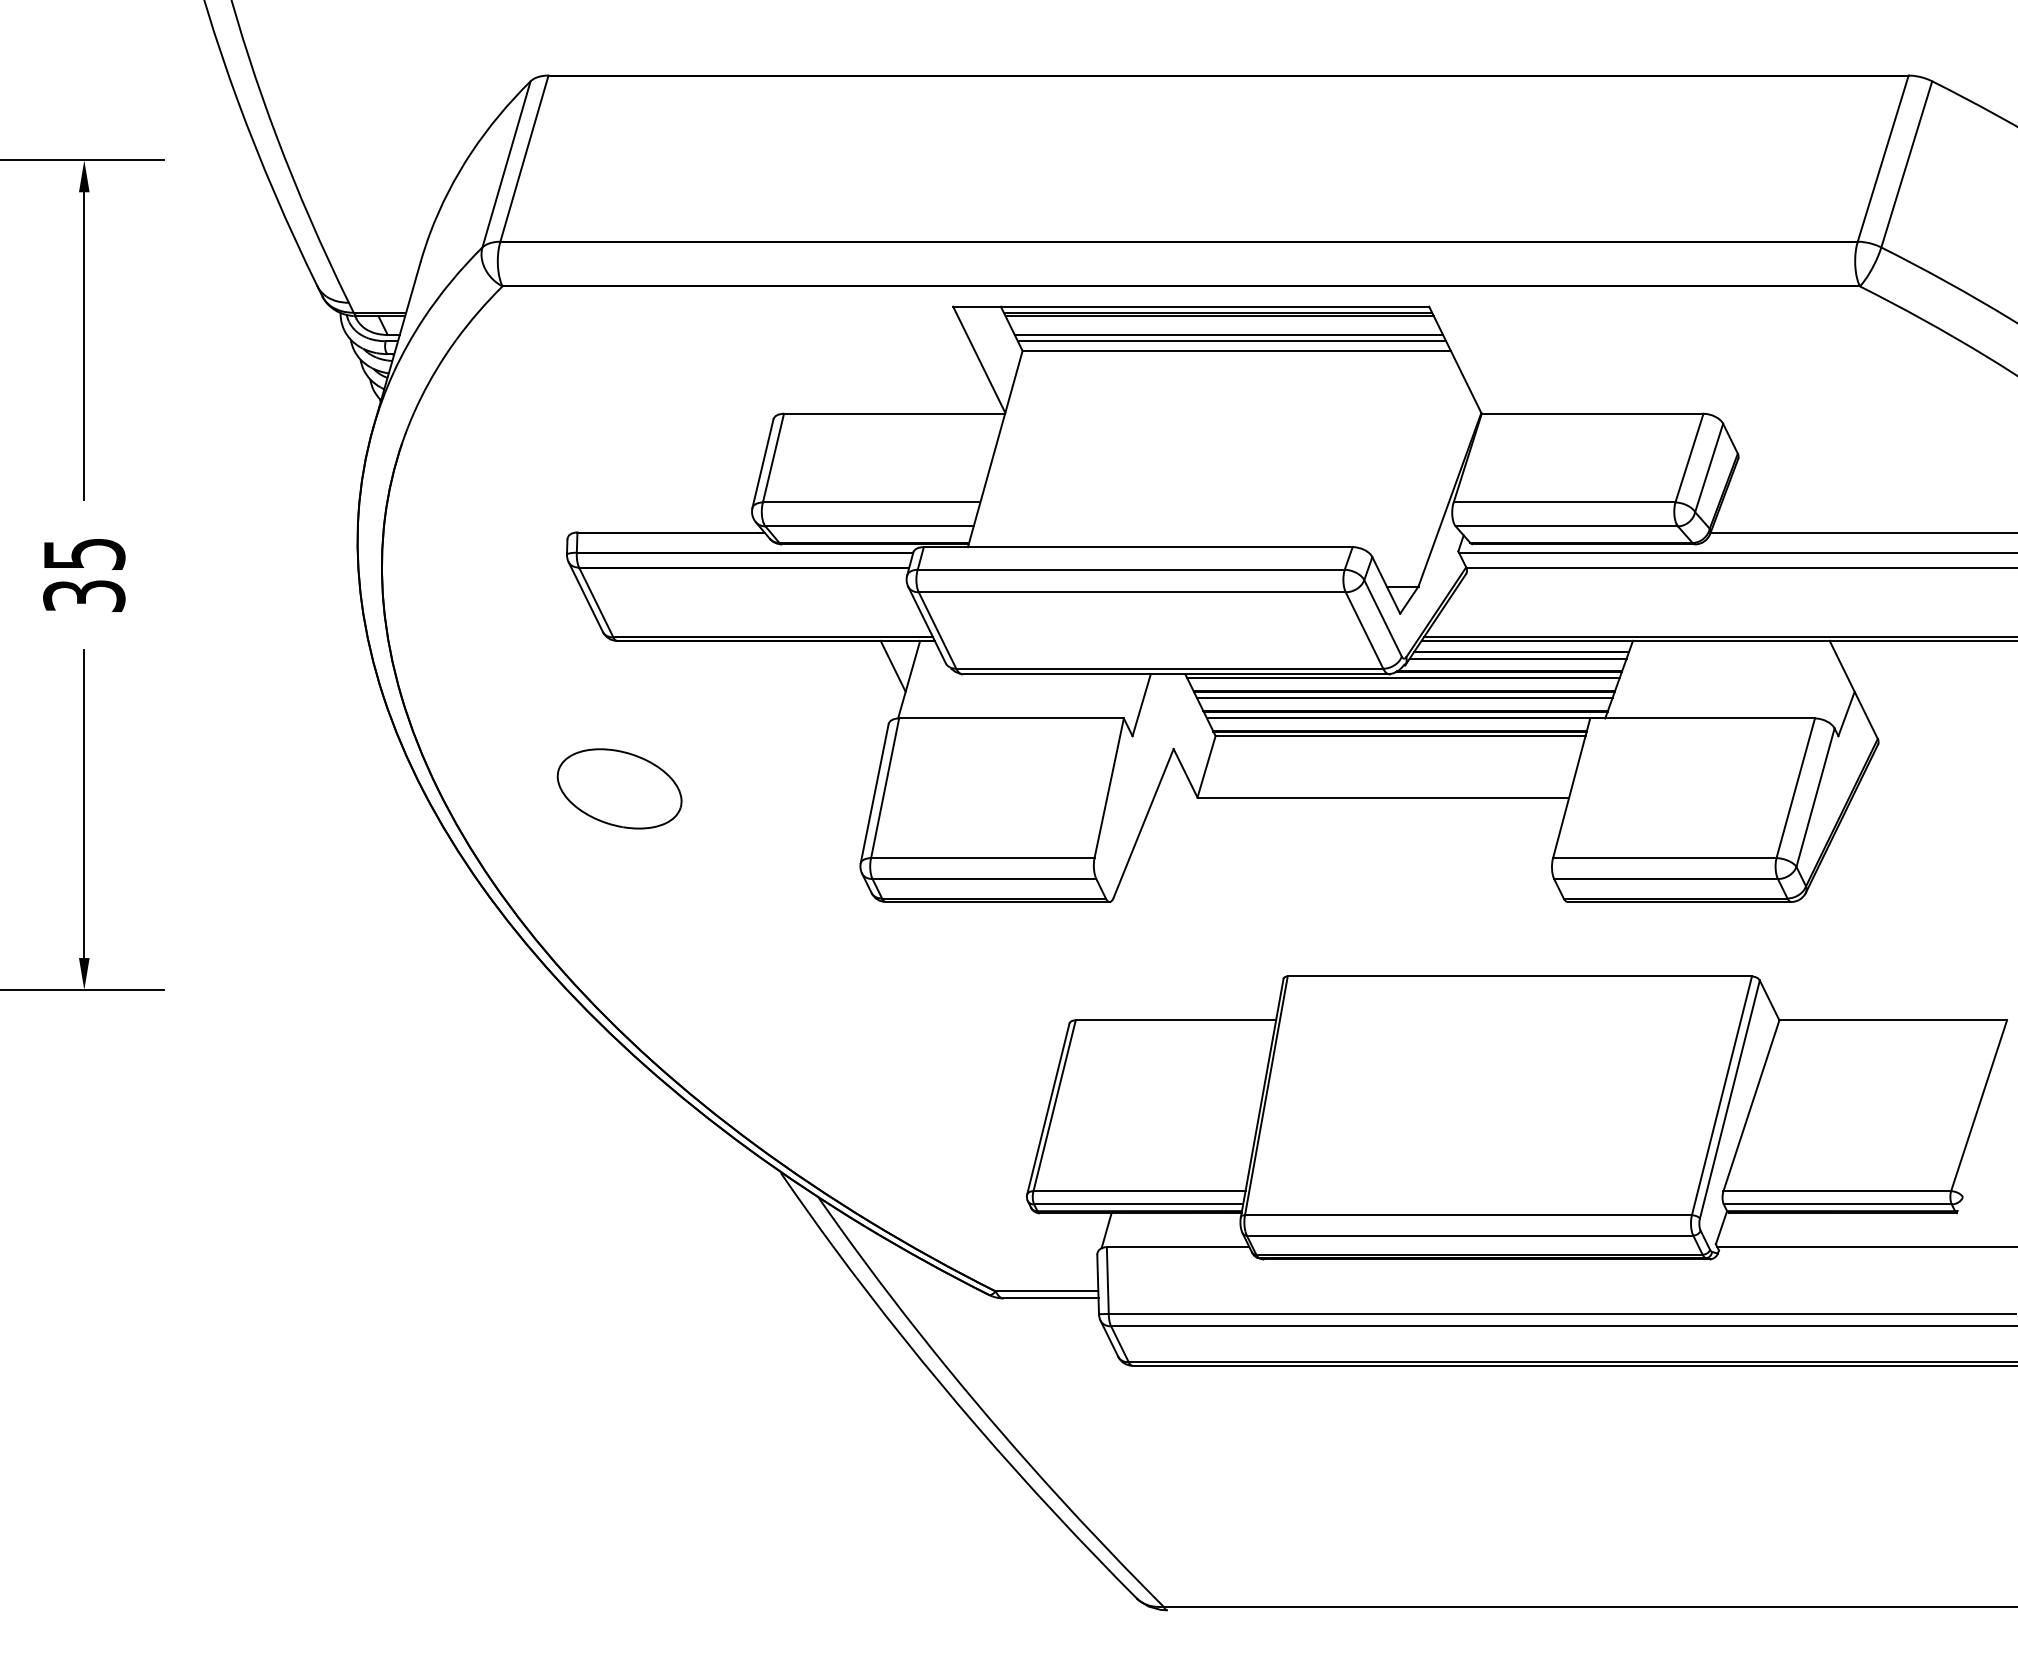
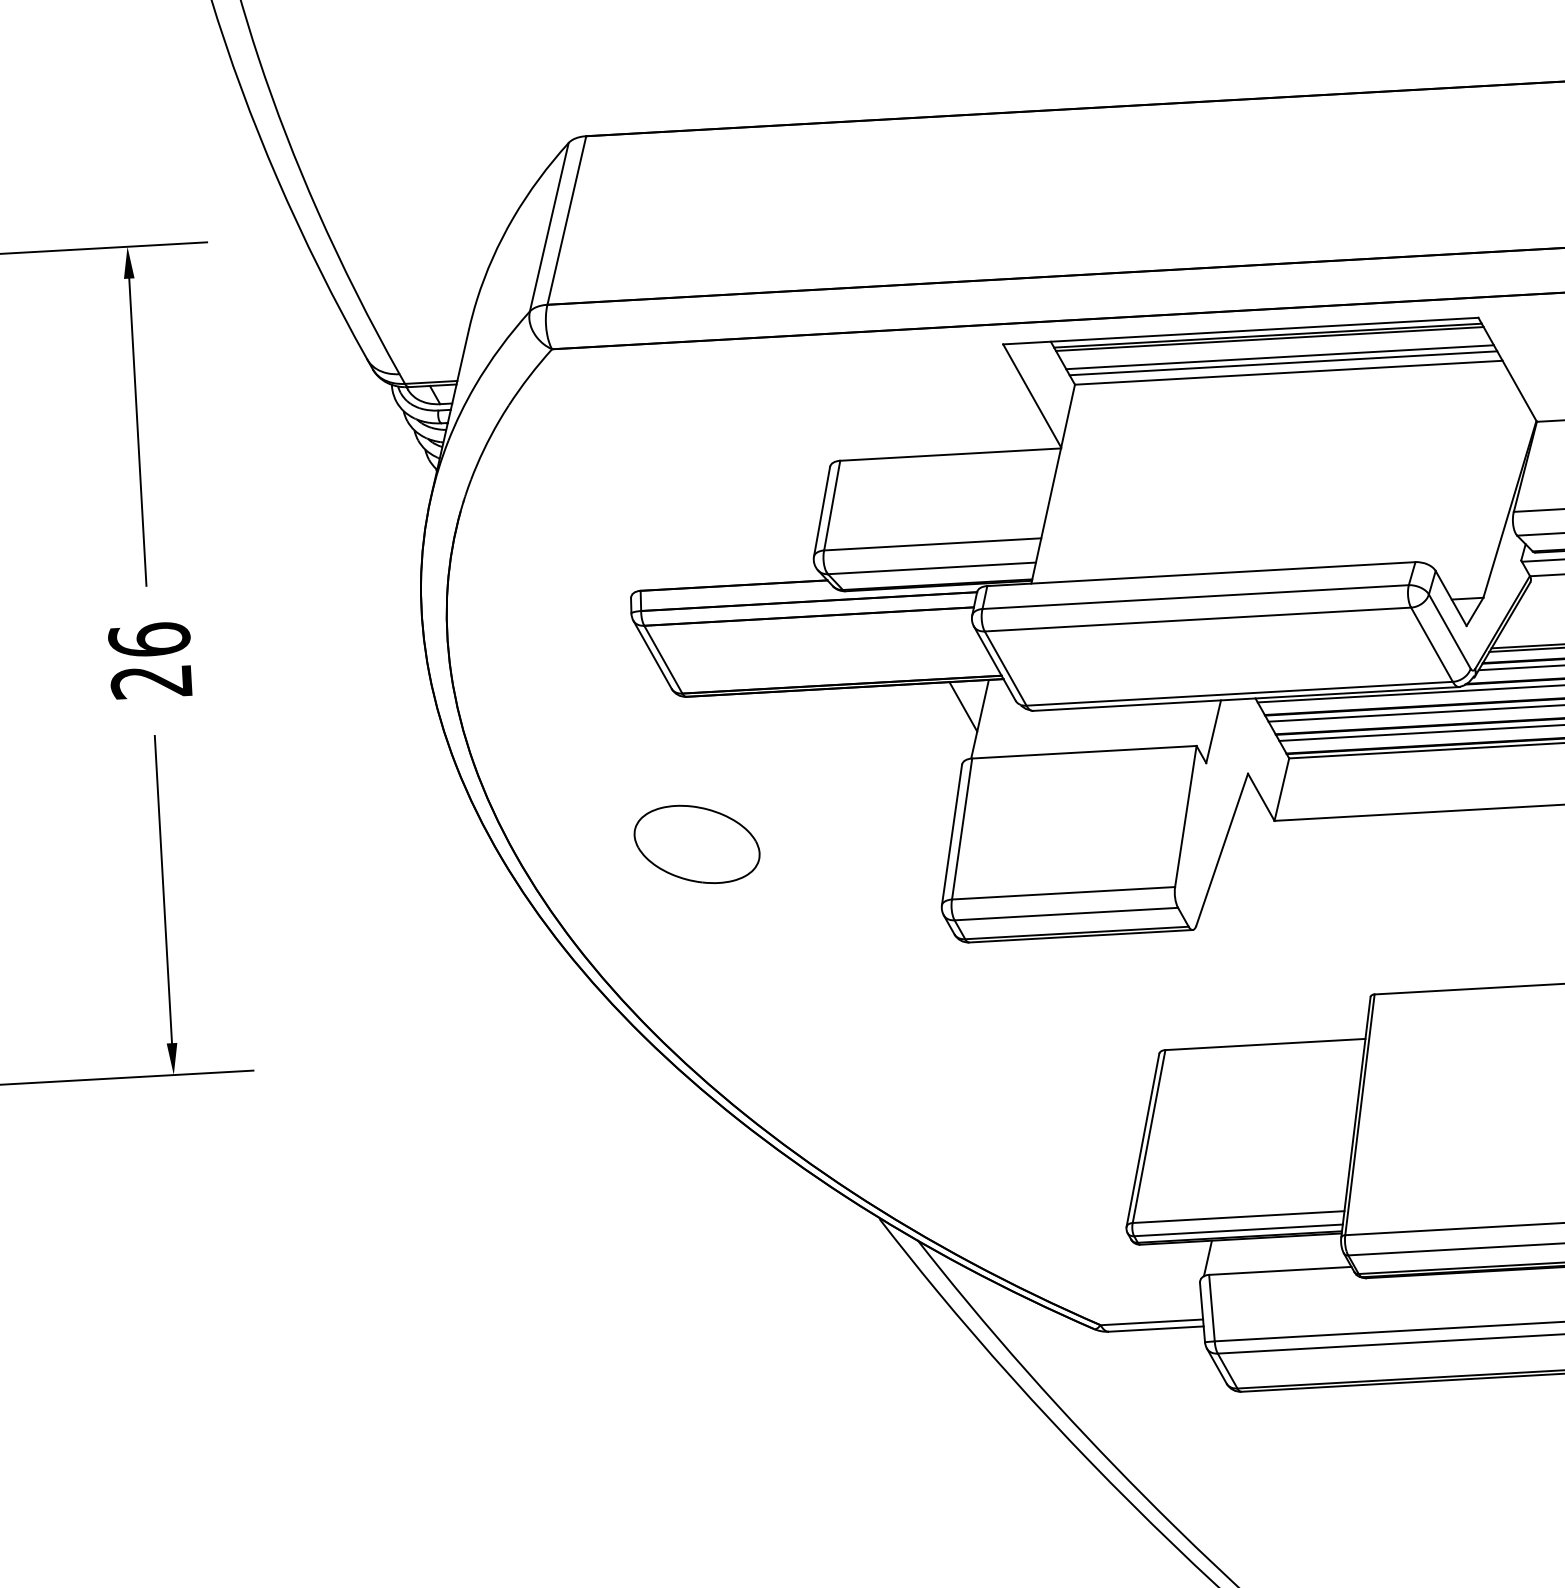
text: (84, 574) -> (150, 660), 35 -> 26

